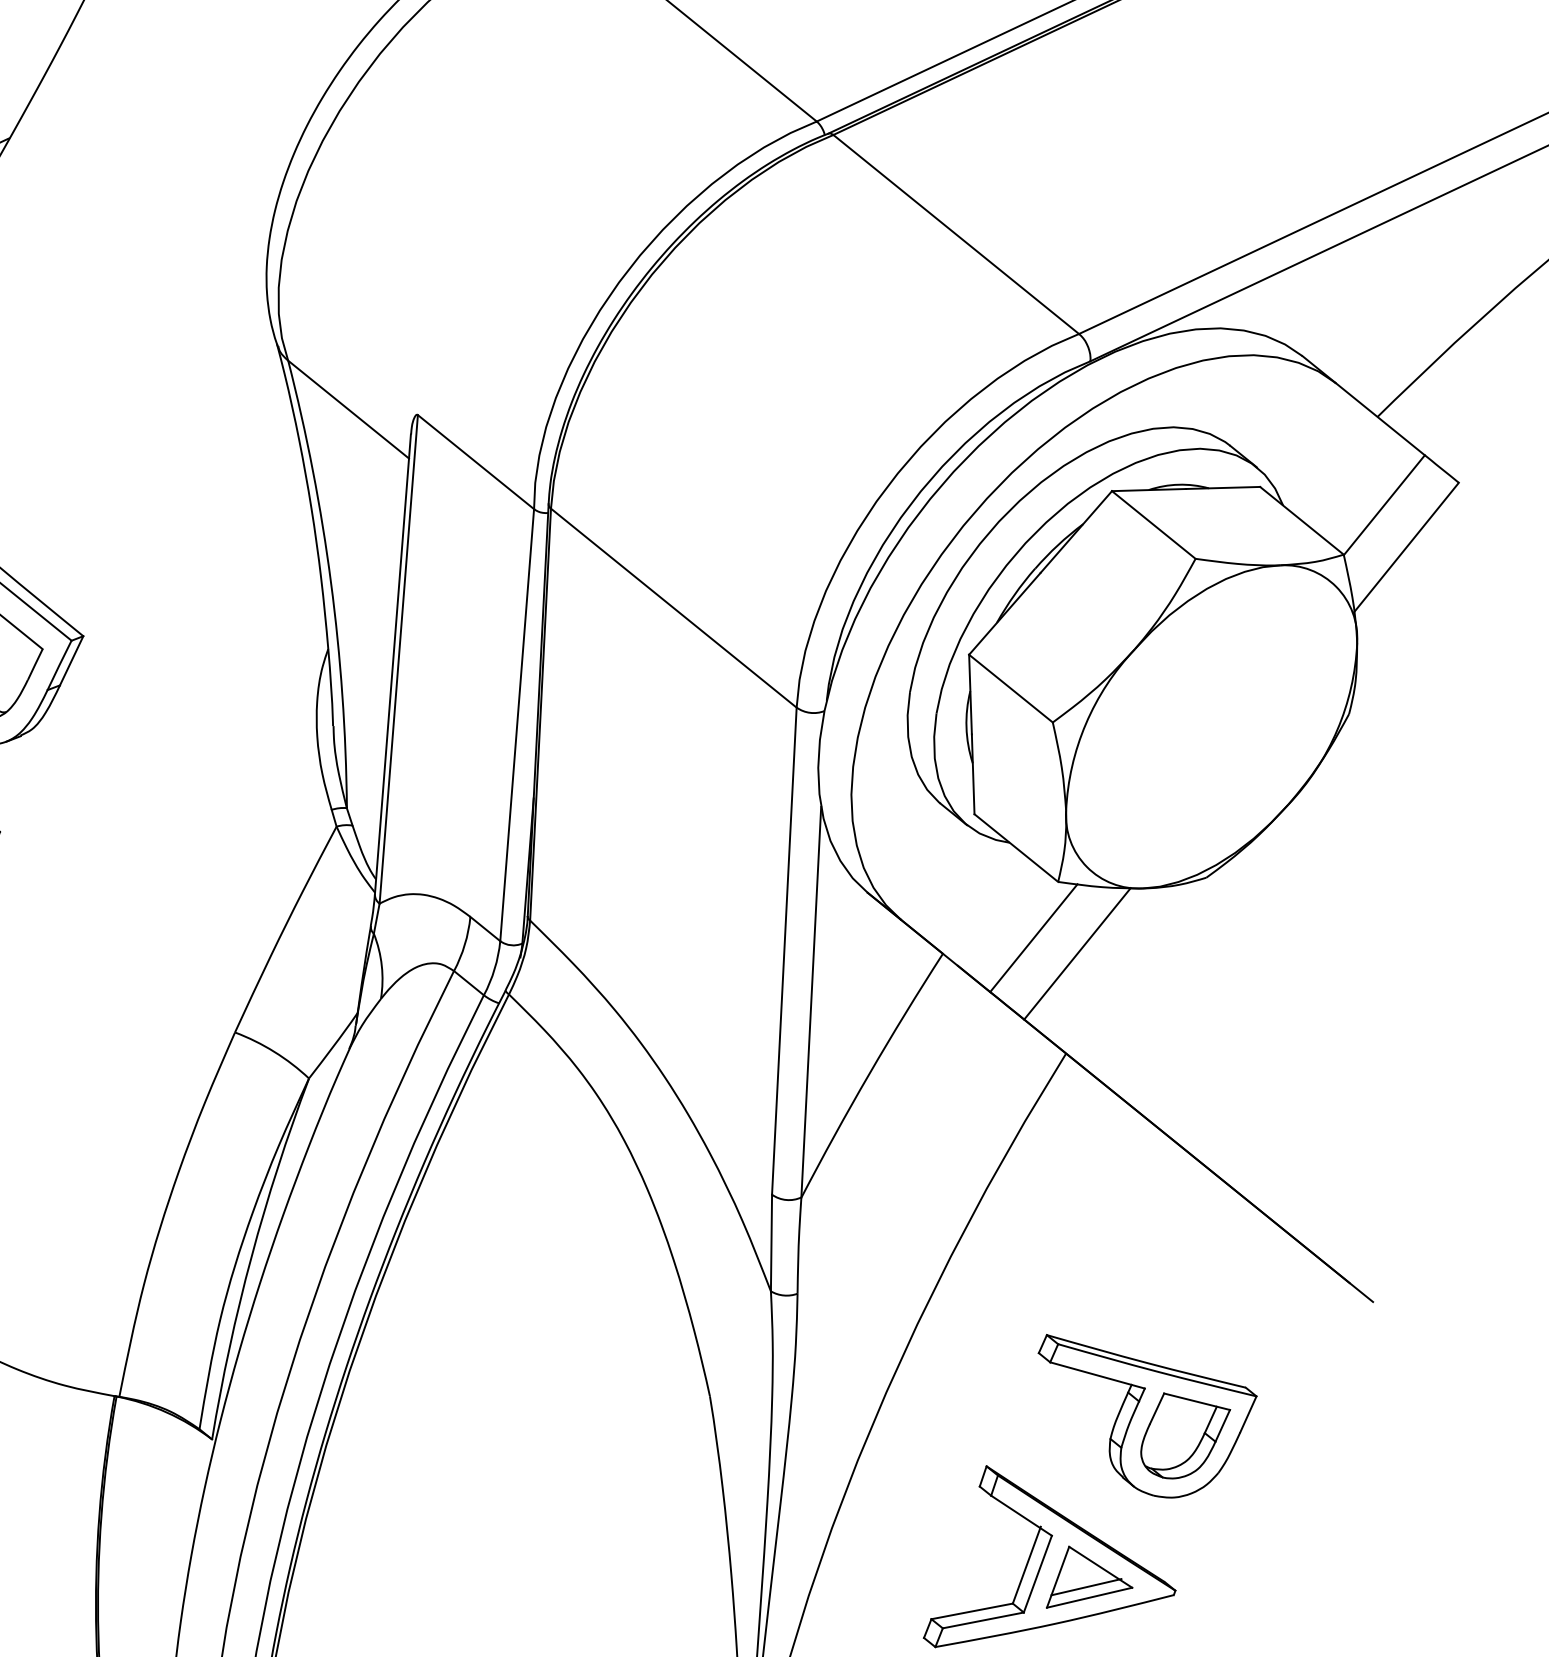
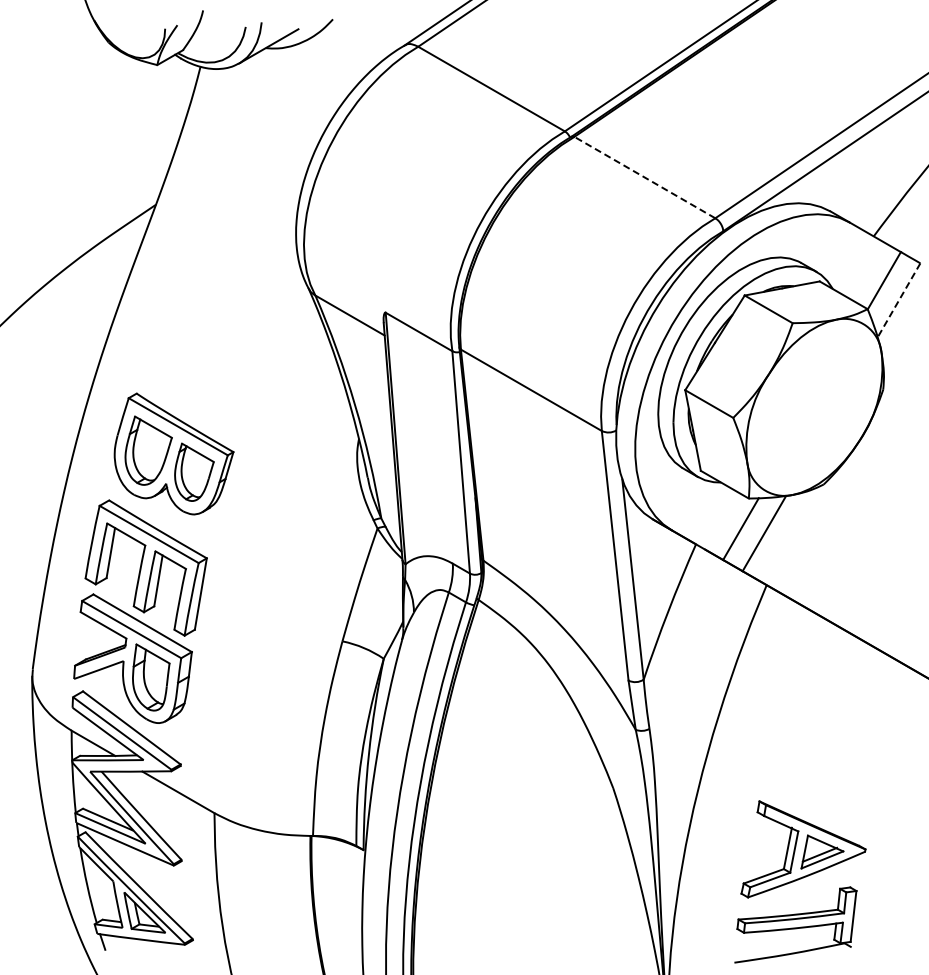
line: (955, 234) -> (644, 177), solid -> dashed
line: (1405, 547) -> (898, 300), solid -> dashed
part: (1139, 1419) -> (833, 765), removed

